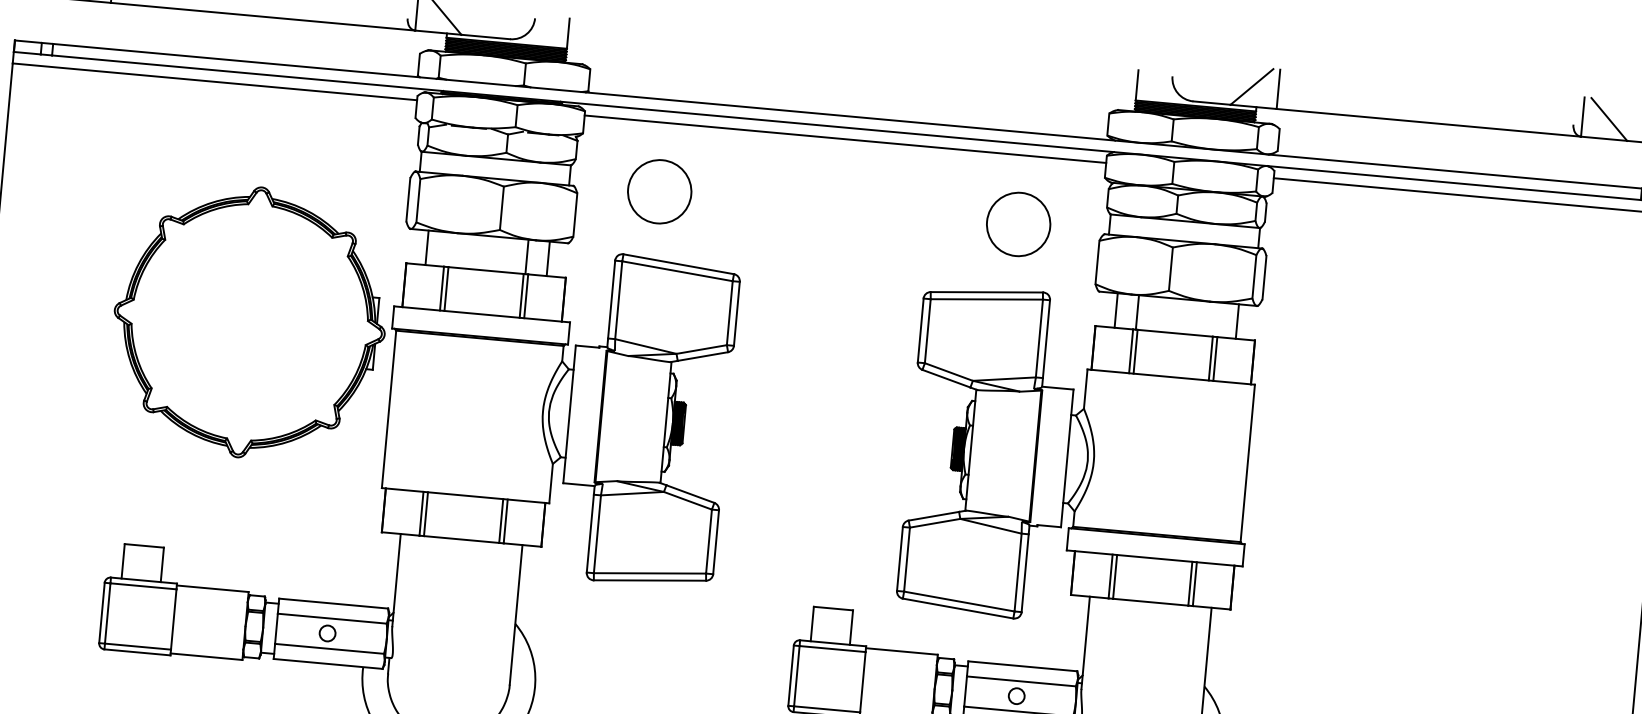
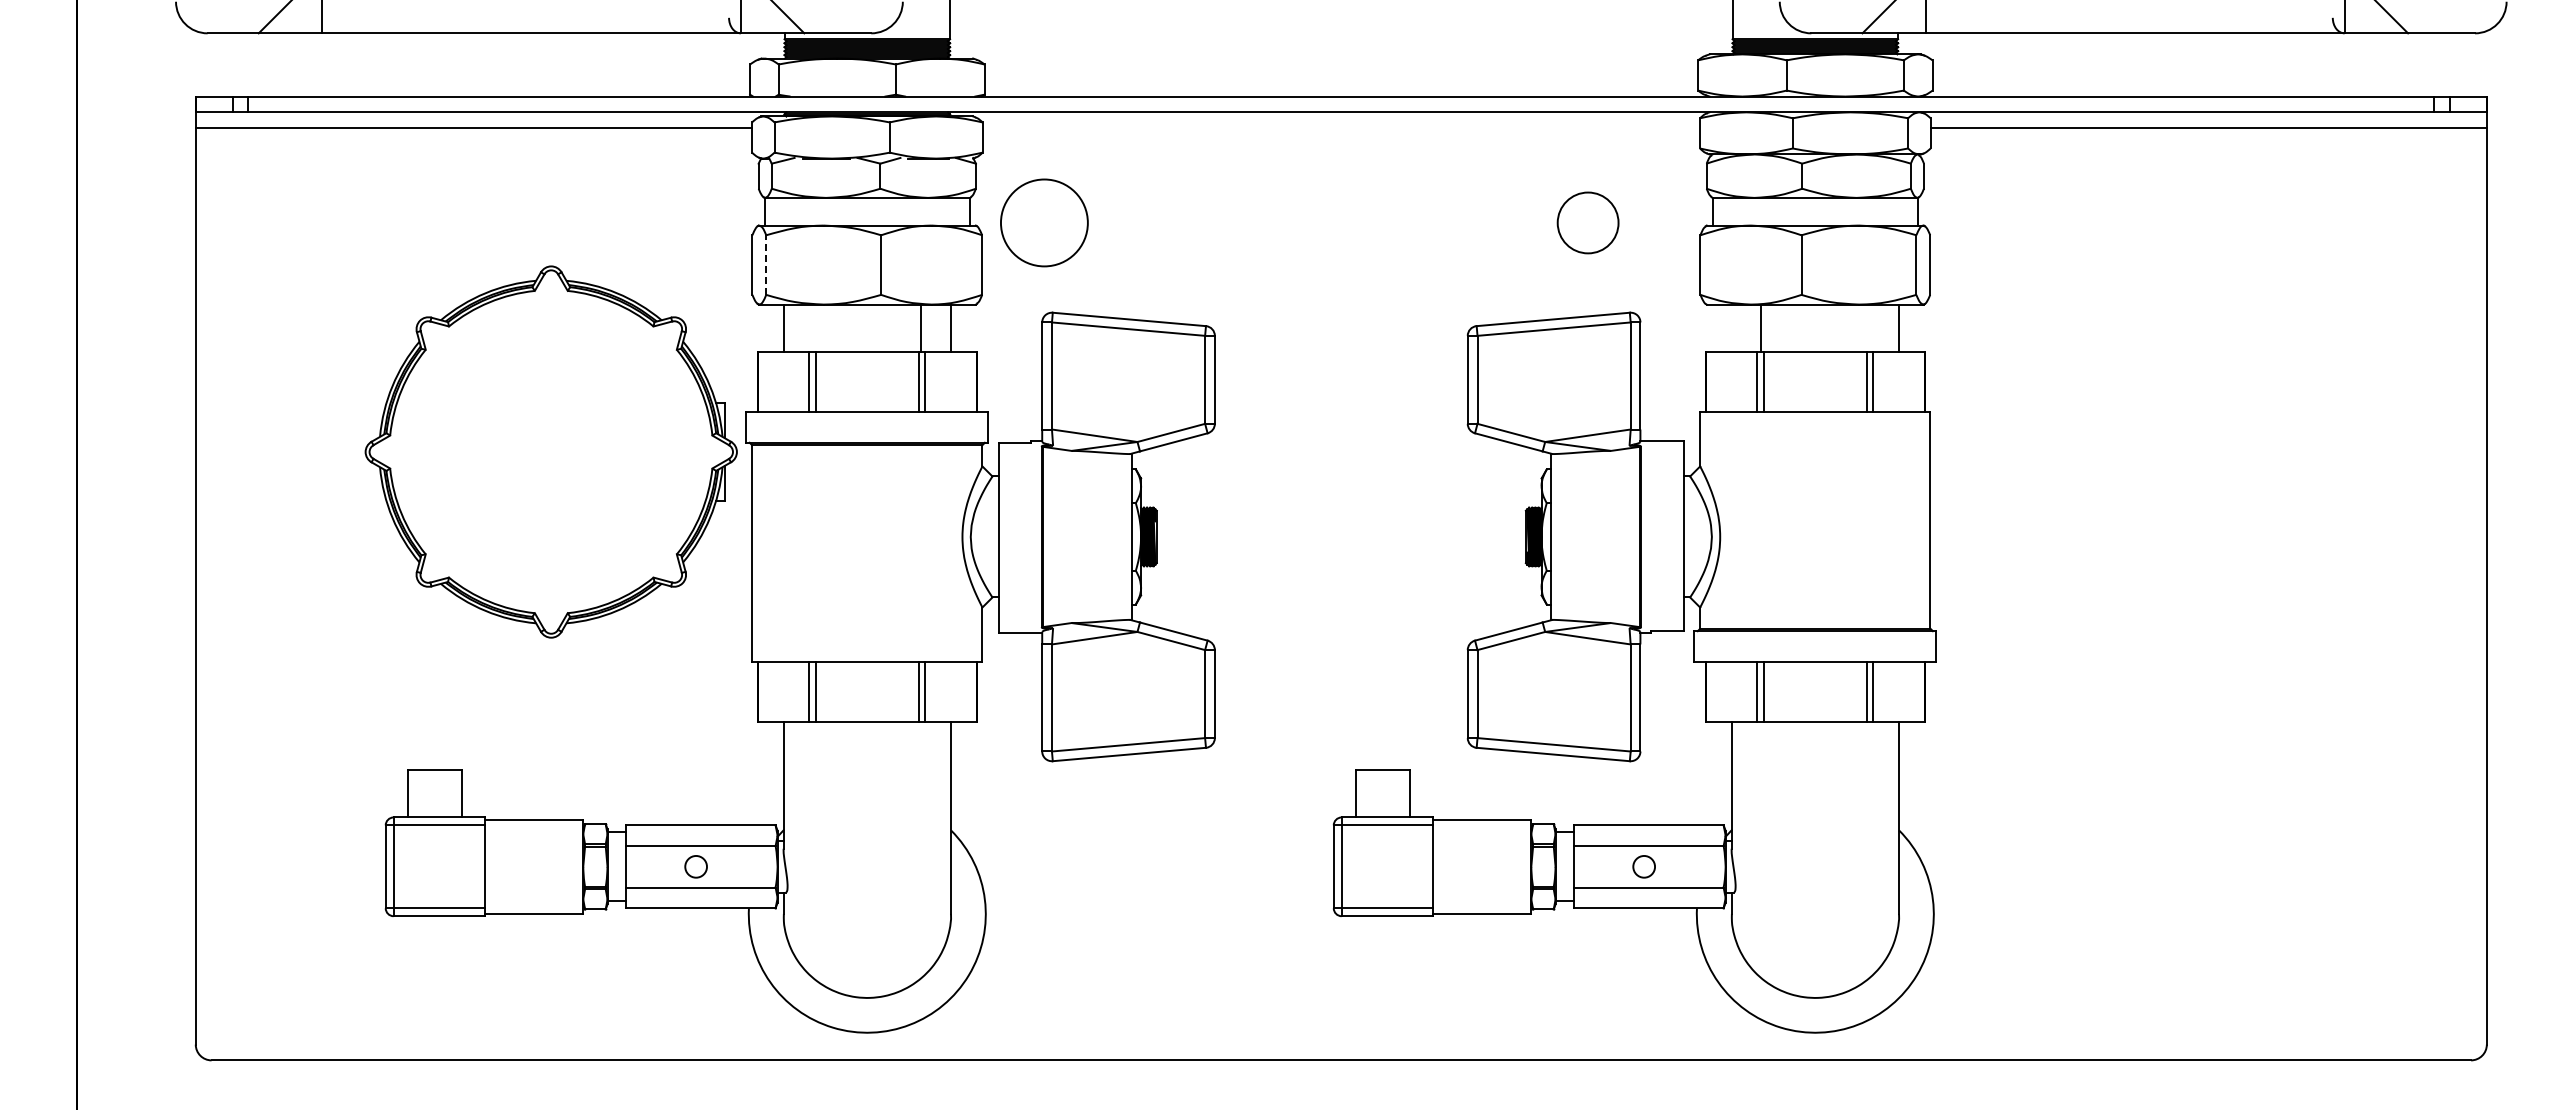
line: (845, 139) -> (1341, 128), removed
circle: (659, 191) -> (1044, 222), moved
line: (418, 201) -> (766, 265), solid -> dashed
circle: (1018, 224) -> (1587, 222), size x0.7
line: (1115, 309) -> (1731, 327), removed

